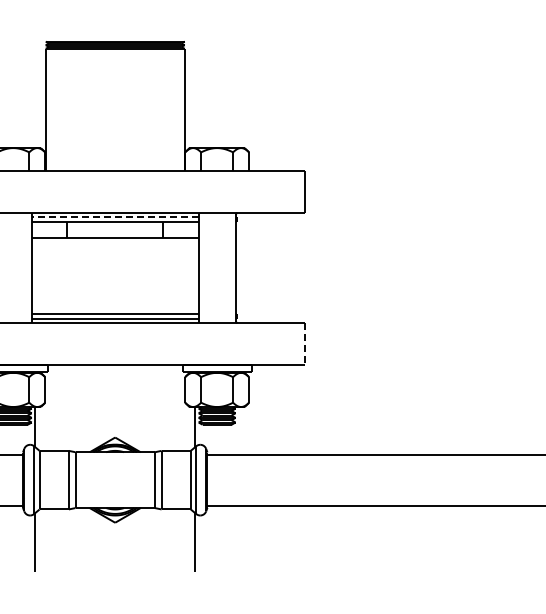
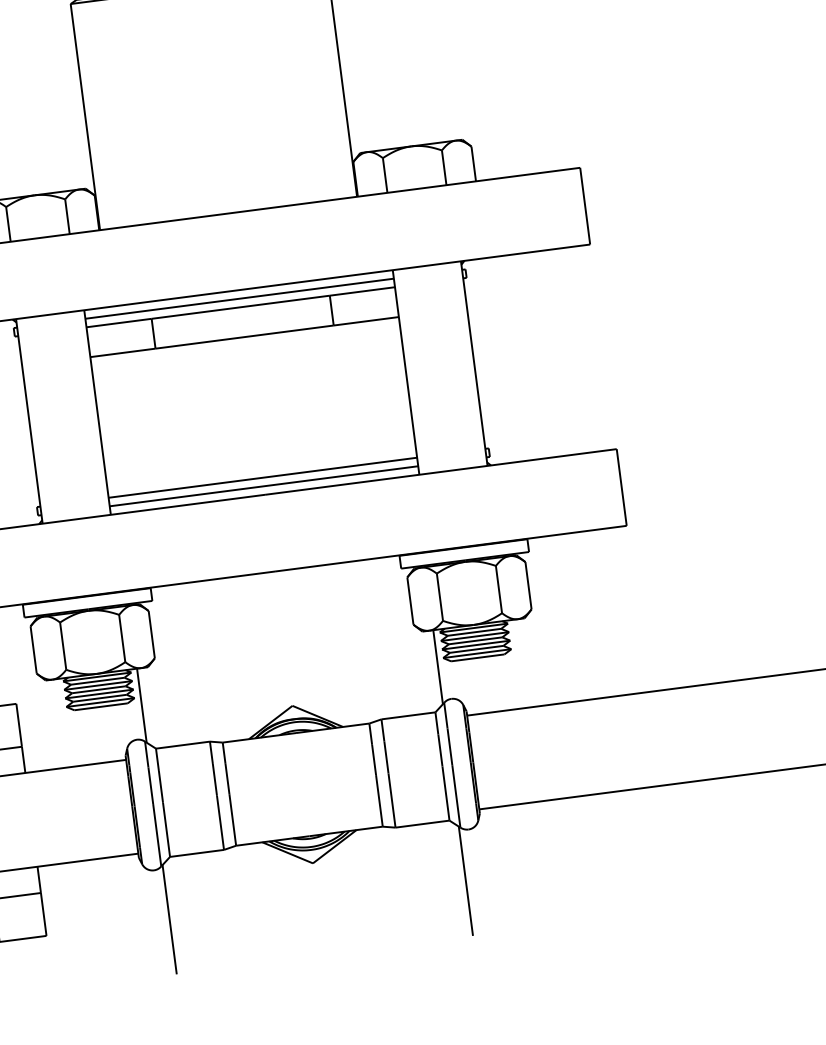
line: (114, 217) -> (238, 299), dashed -> solid
line: (305, 344) -> (621, 488), dashed -> solid

